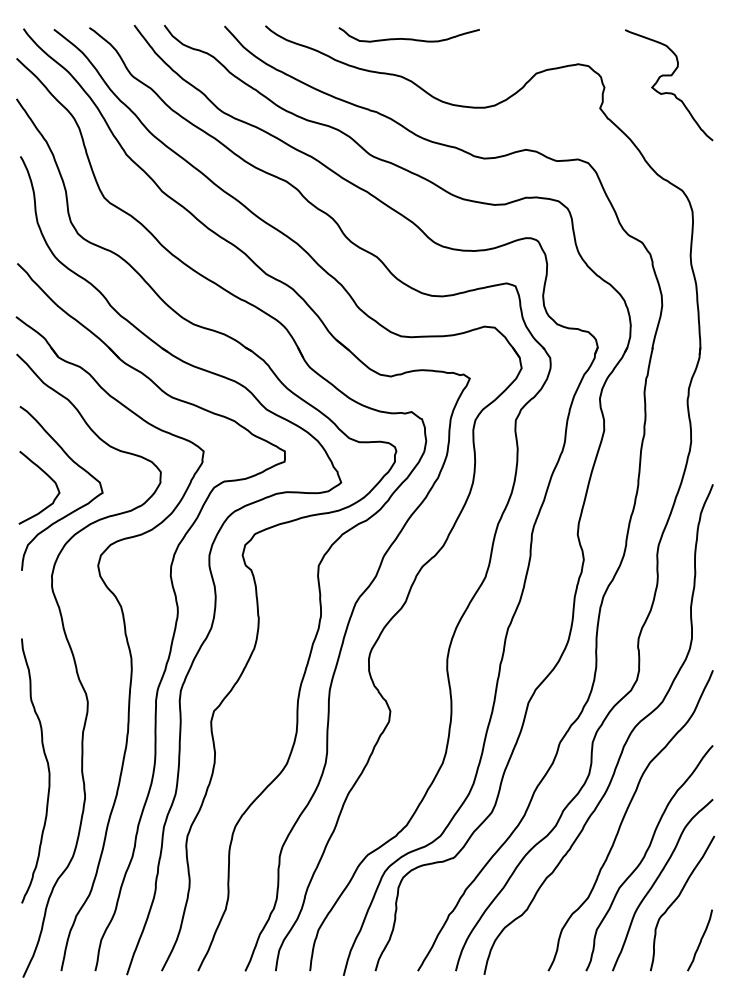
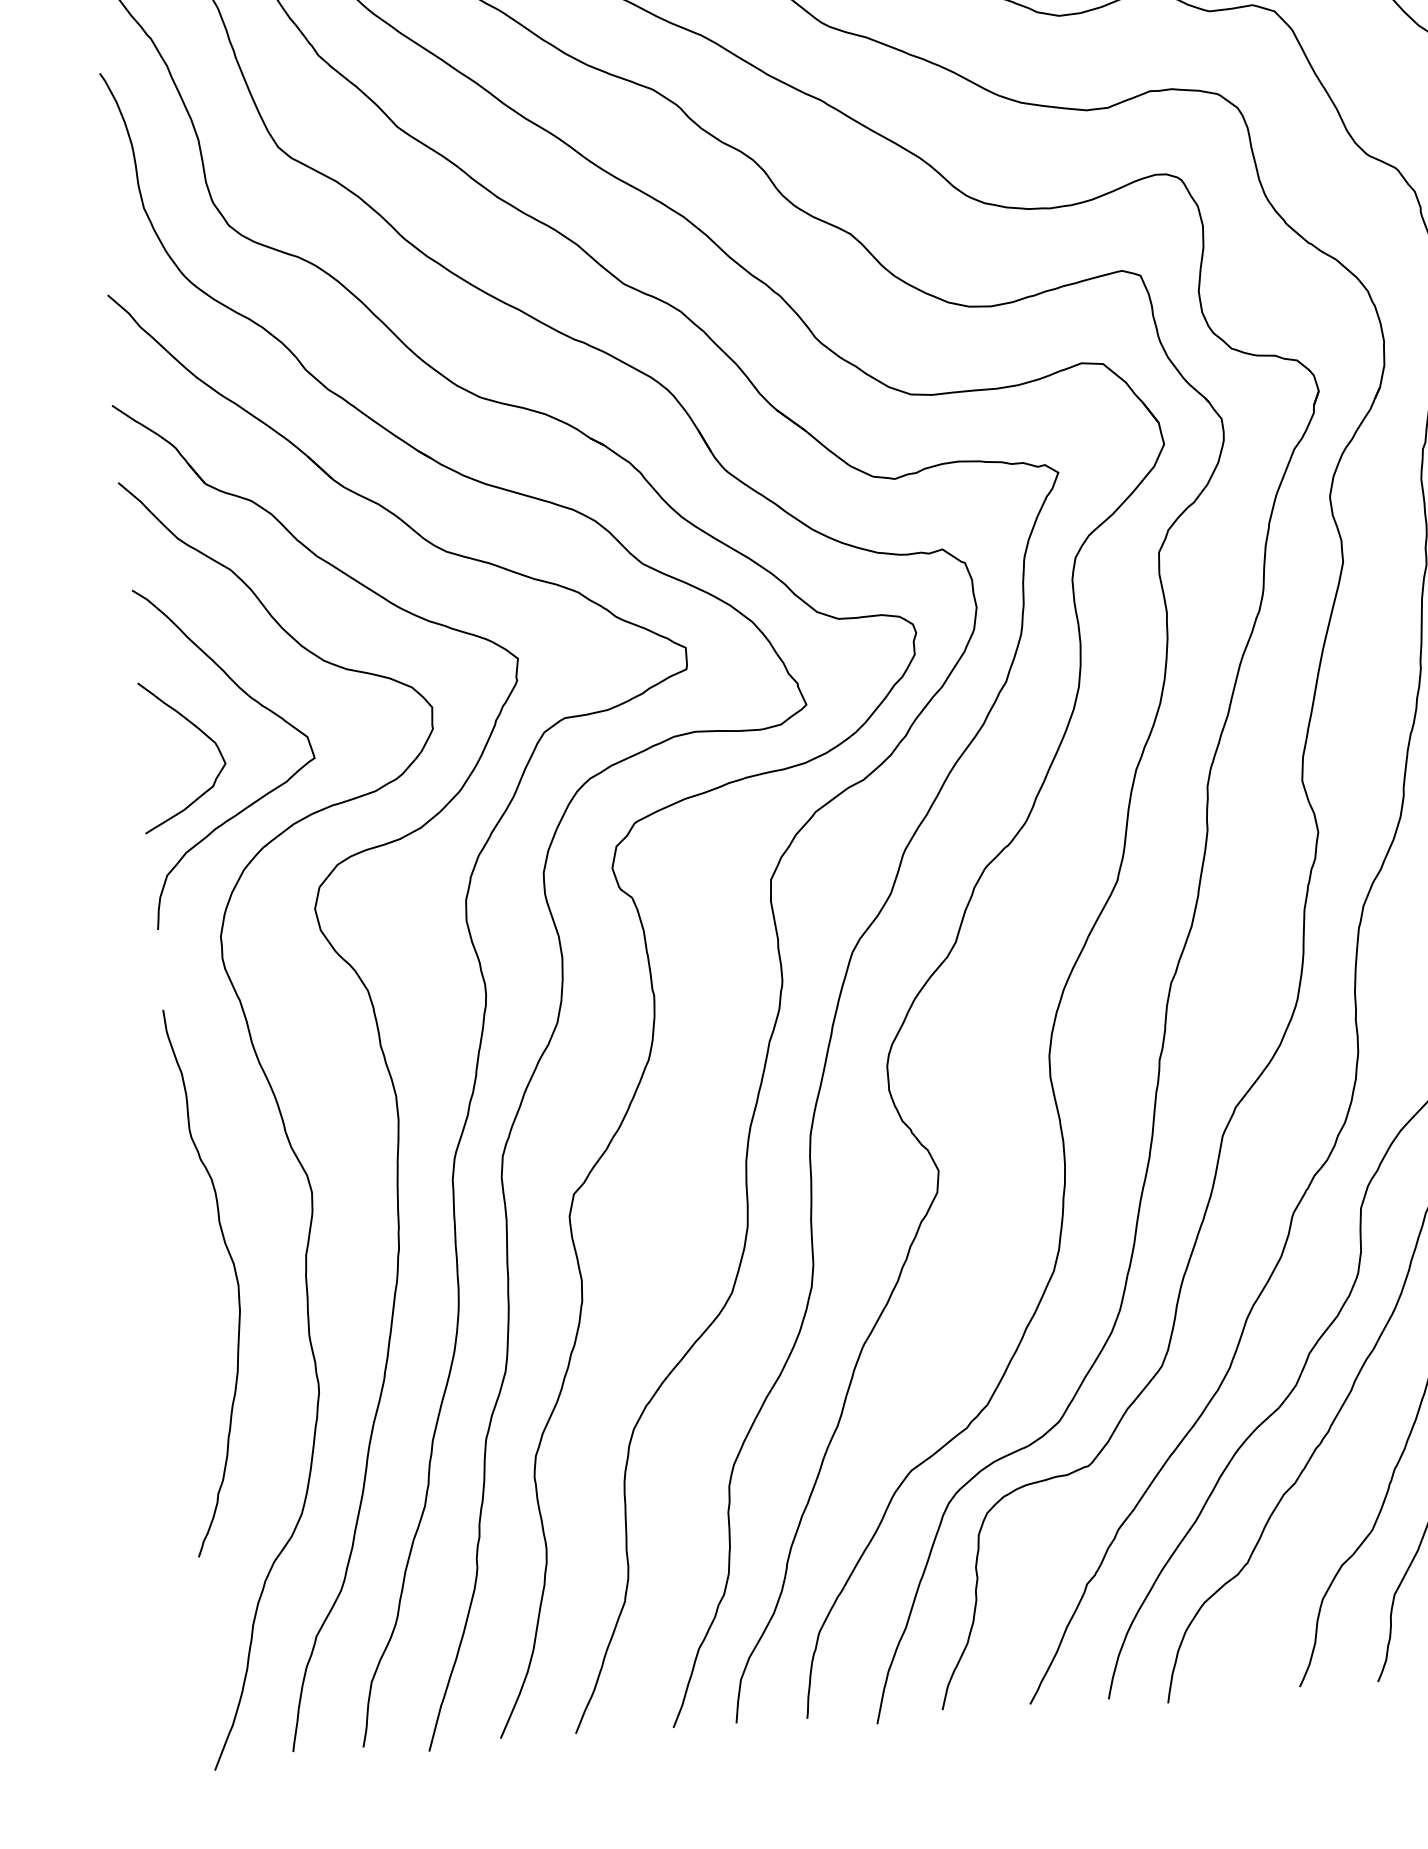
curve: (47, 768) -> (233, 1275), moved

